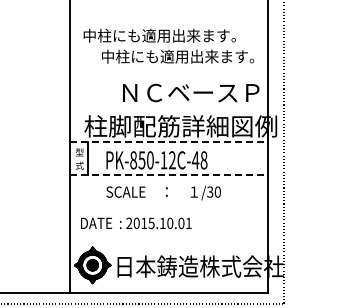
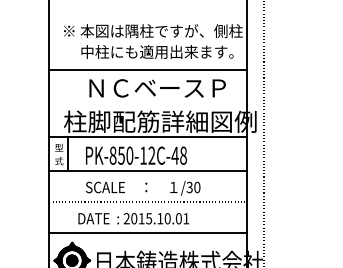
text: (173, 35) -> (152, 30), 中柱にも適用出来ます。 -> ※ 本図は隅柱ですが、側柱
line: (168, 74) -> (147, 69), added
text: (191, 92) -> (157, 87), moved
line: (168, 141) -> (147, 136), dashed -> solid
line: (168, 175) -> (147, 170), dashed -> solid
line: (168, 206) -> (147, 201), added
text: (136, 223) -> (133, 218), moved
line: (168, 237) -> (147, 232), added

